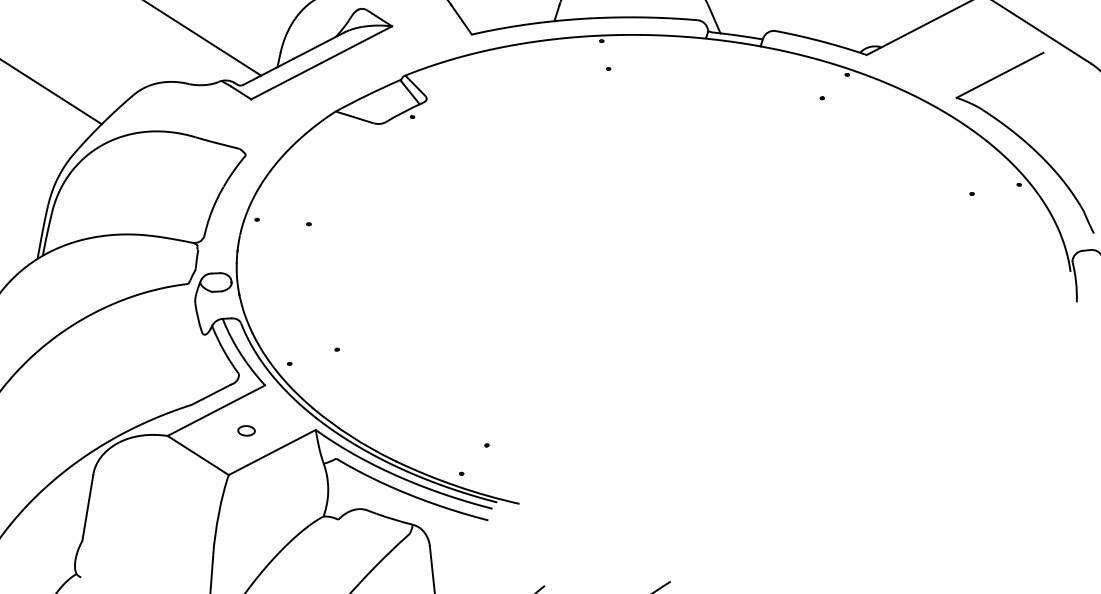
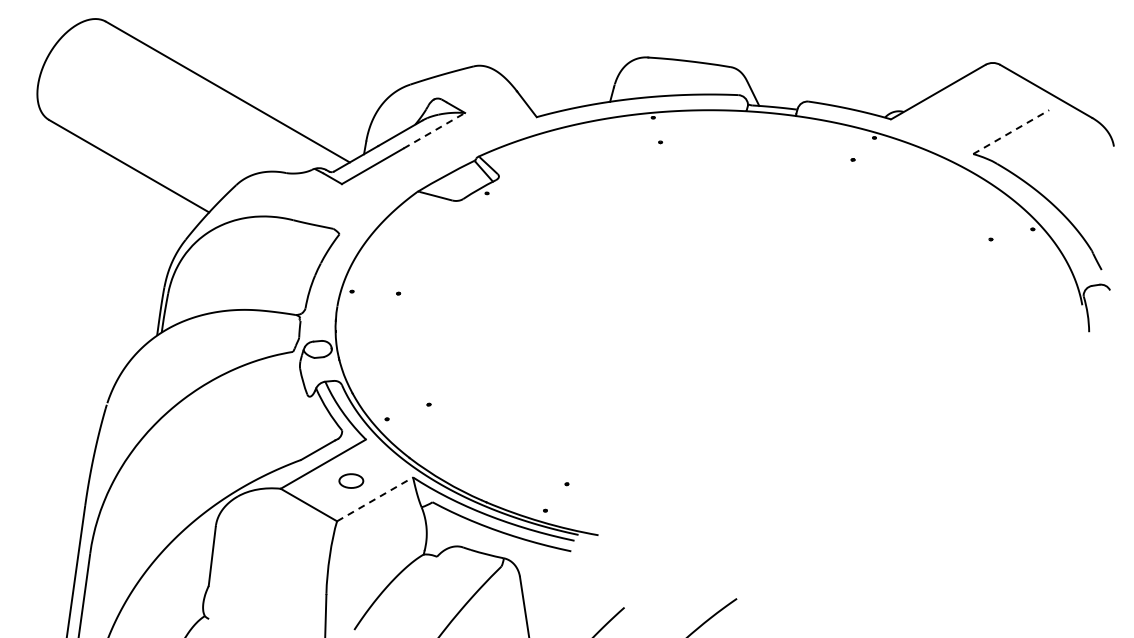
line: (357, 44) -> (434, 130), solid -> dashed
line: (1000, 75) -> (1011, 132), solid -> dashed
part: (245, 430) -> (350, 480), size x1.6
line: (272, 452) -> (375, 499), solid -> dashed

